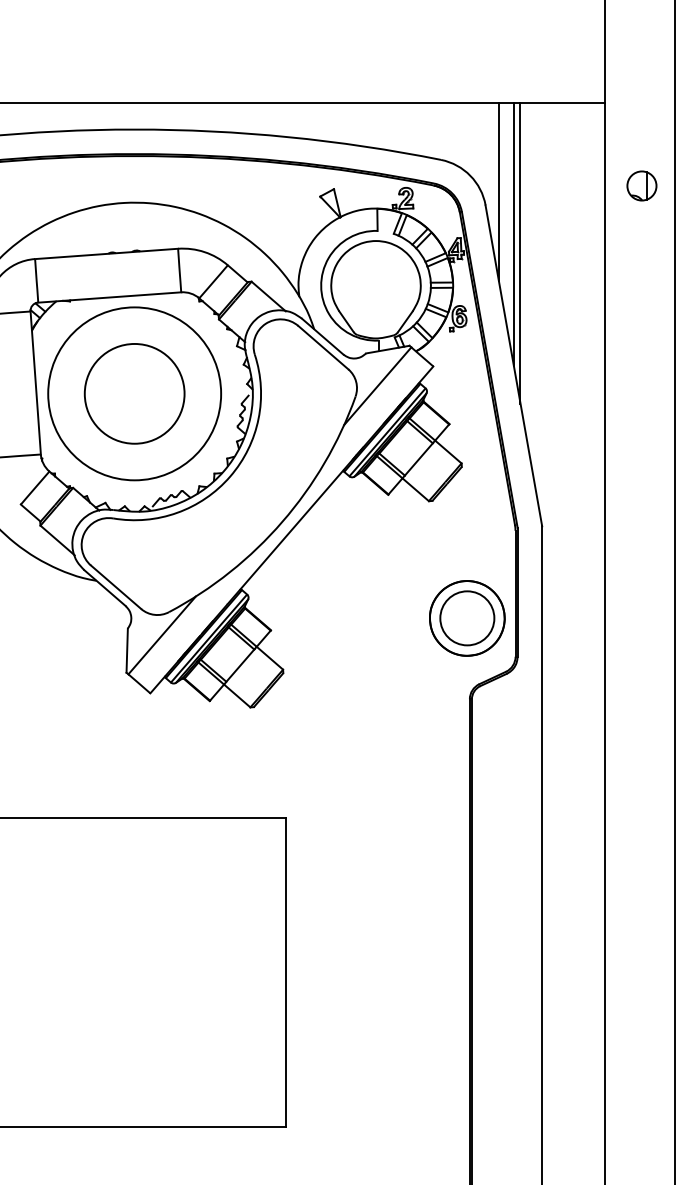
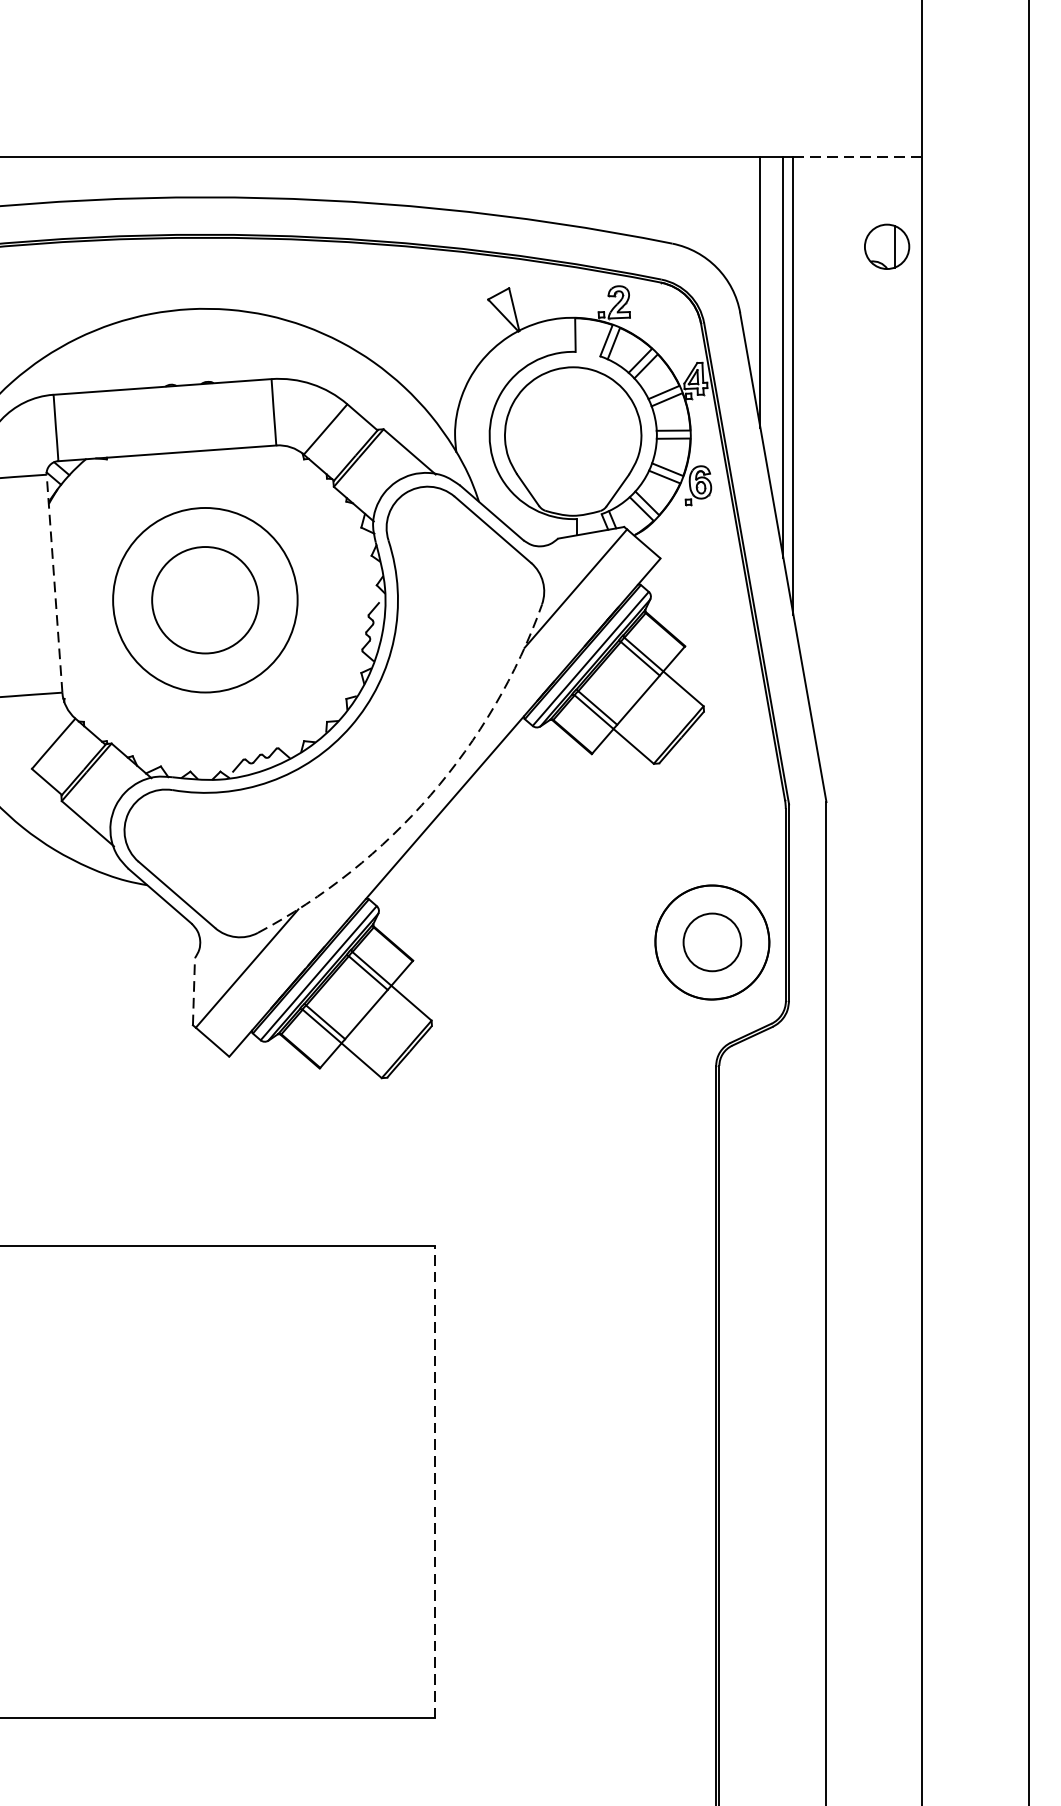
line: (563, 102) -> (858, 156), solid -> dashed
part: (641, 185) -> (886, 246), moved
line: (35, 383) -> (54, 584), solid -> dashed
circle: (134, 393) -> (205, 599), size x0.7
circle: (134, 393) -> (205, 599), size x0.7
arc: (282, 521) -> (430, 794), solid -> dashed
circle: (467, 618) -> (712, 942), size x0.7
line: (127, 650) -> (194, 991), solid -> dashed
line: (285, 972) -> (435, 1482), solid -> dashed

